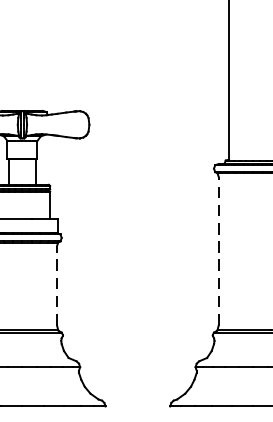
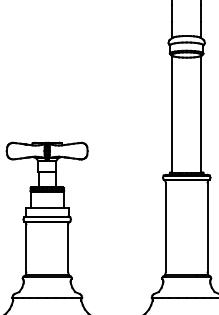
line: (218, 251) -> (165, 227), dashed -> solid
line: (57, 284) -> (68, 247), dashed -> solid

